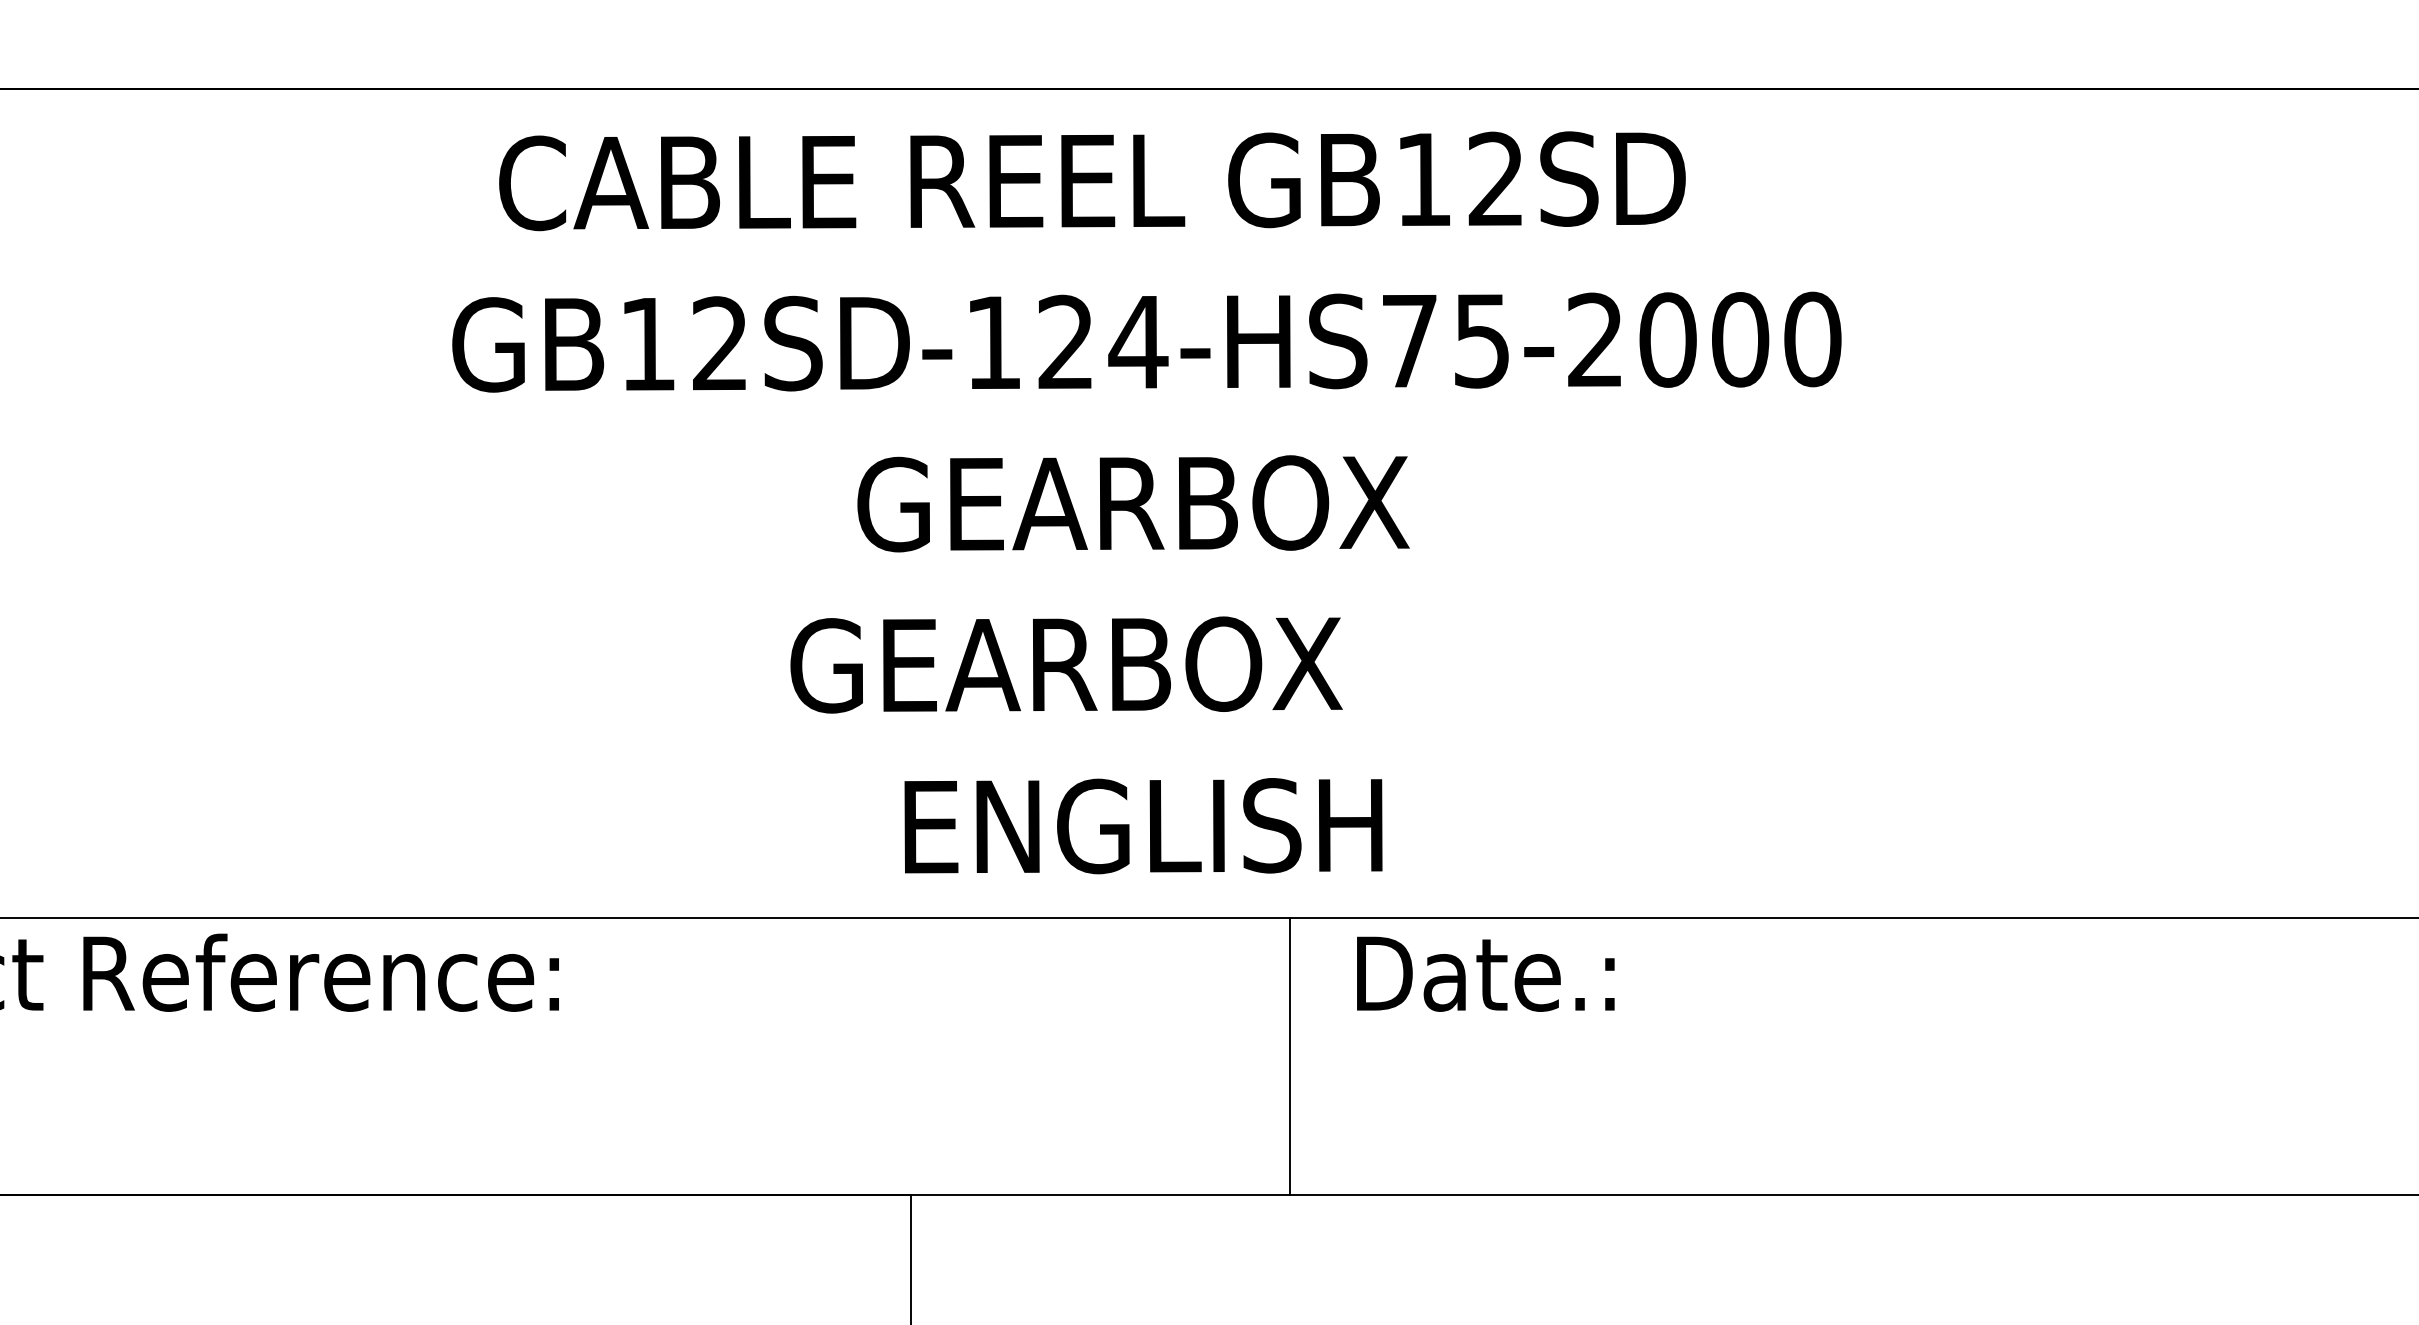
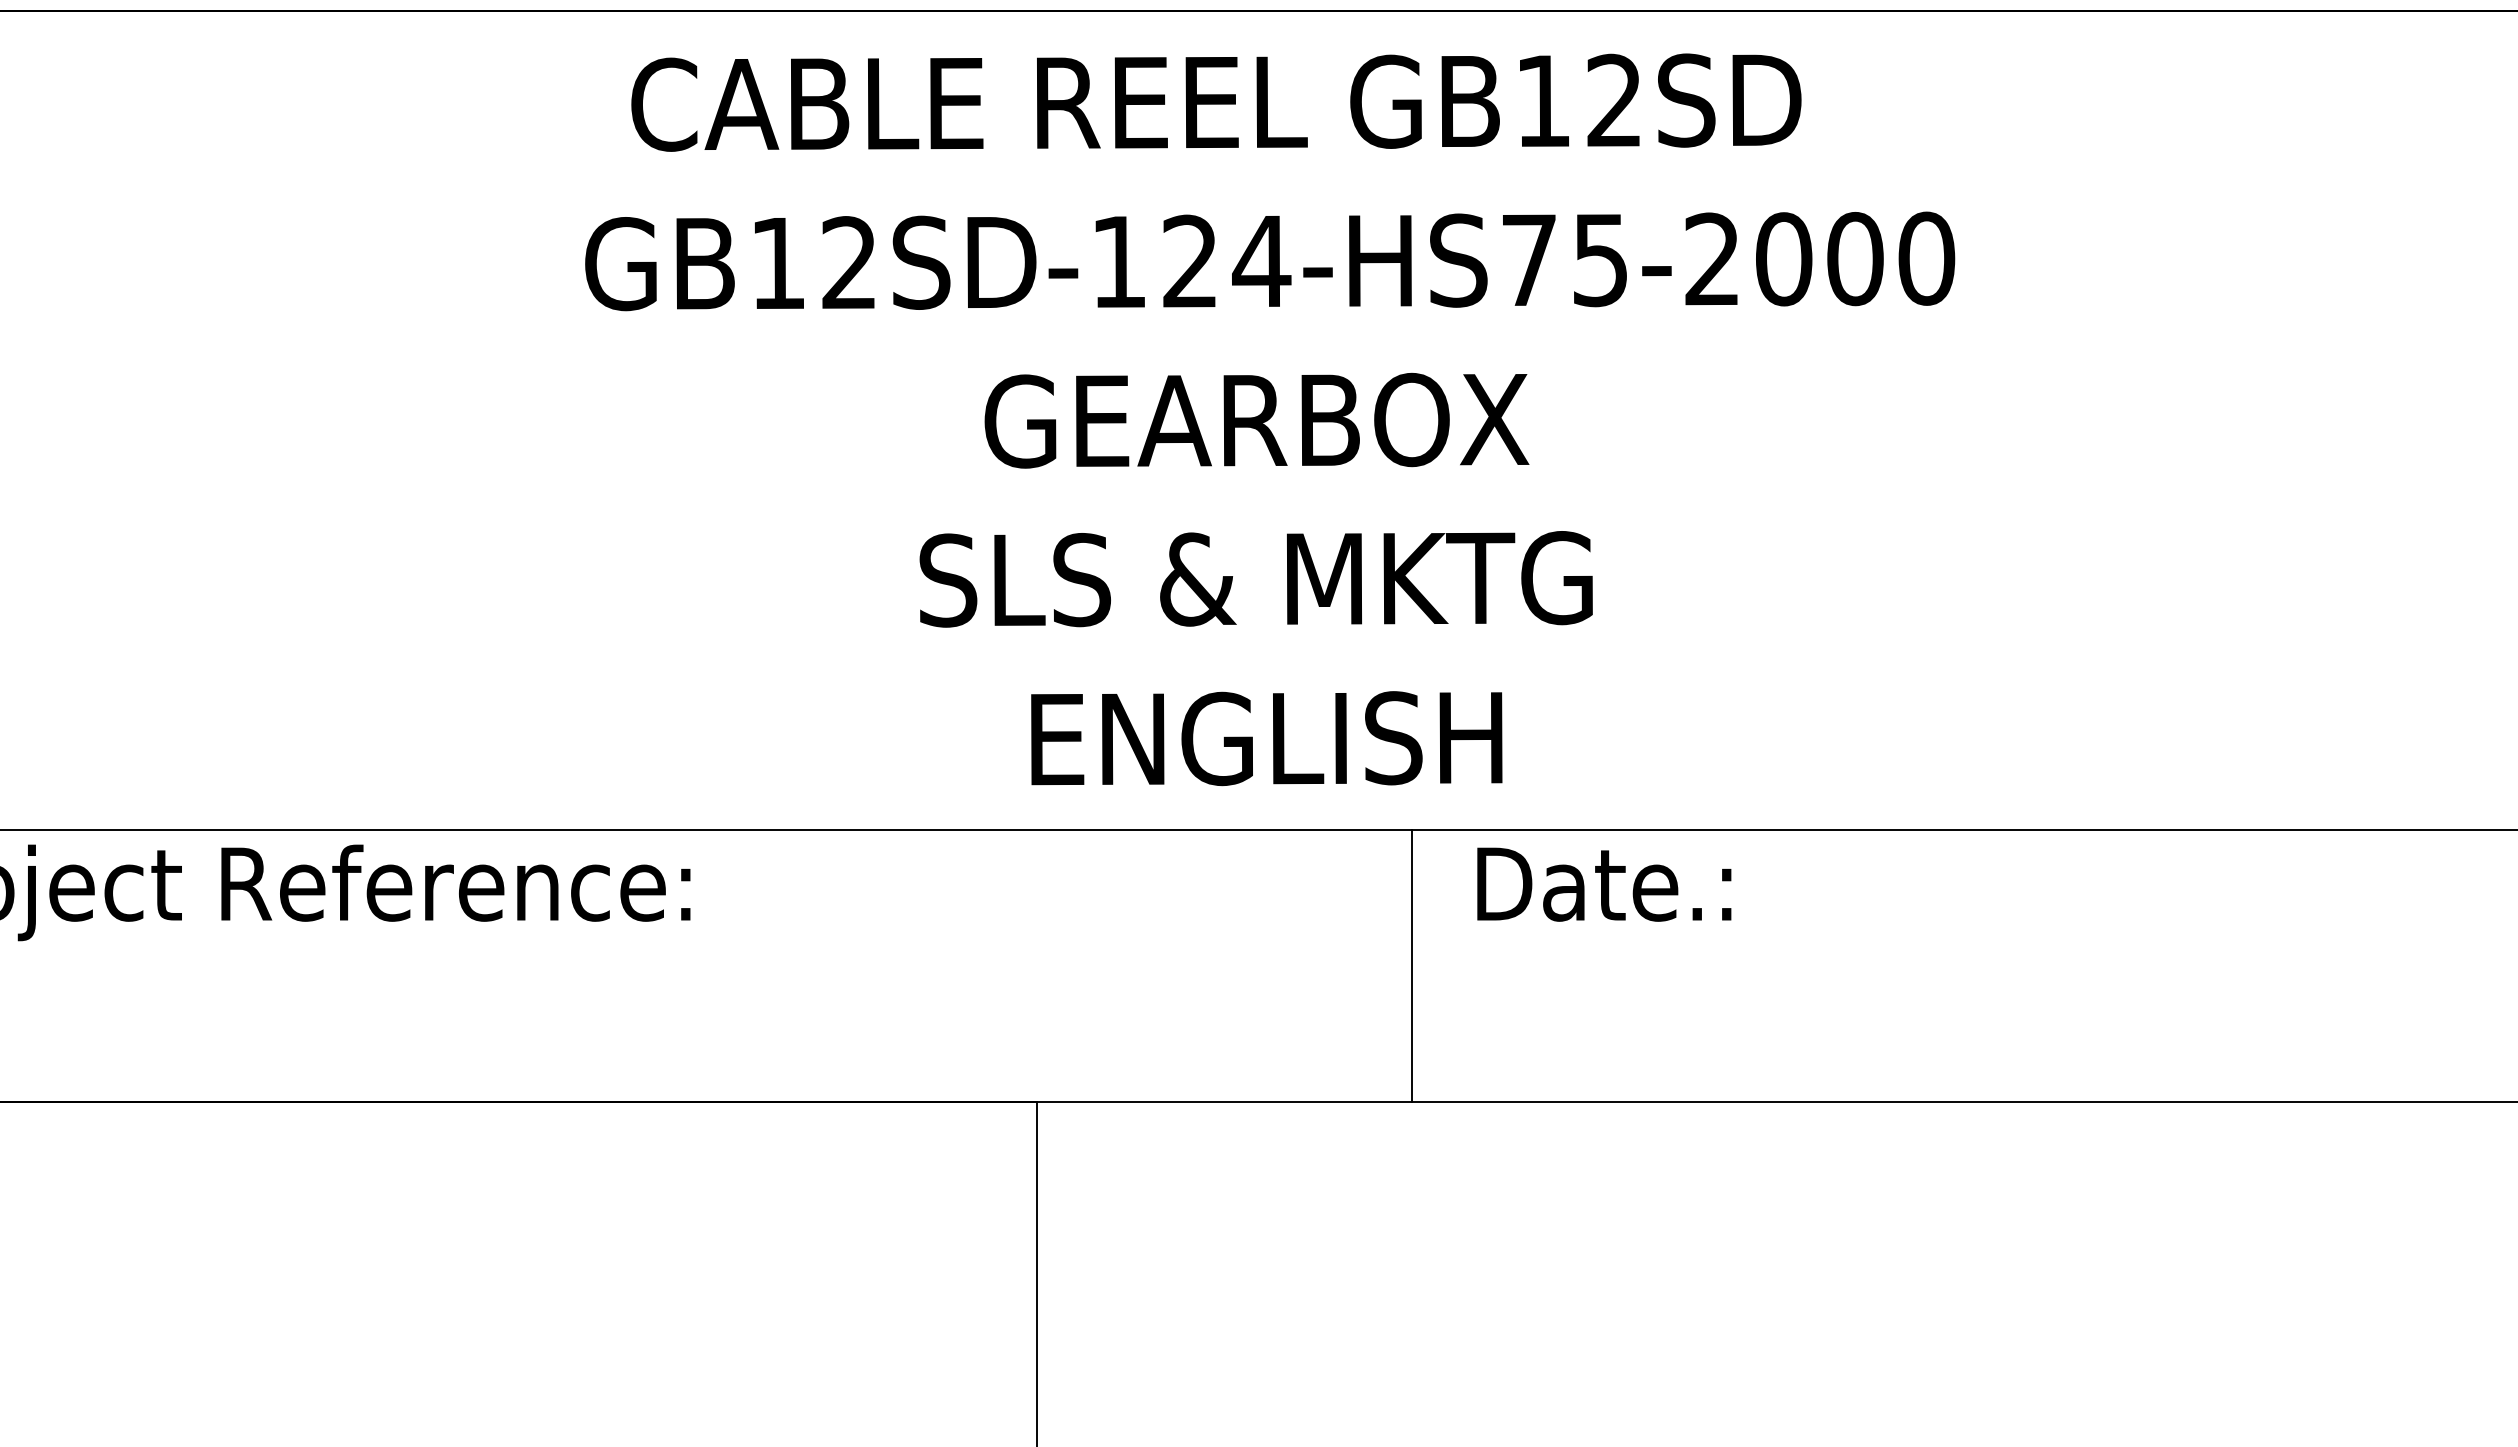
text: (1132, 664) -> (1255, 579), GEARBOX -> SLS & MKTG

